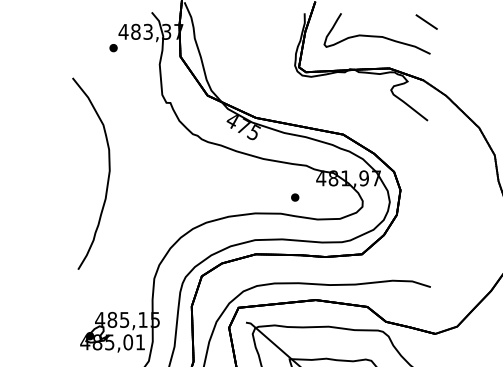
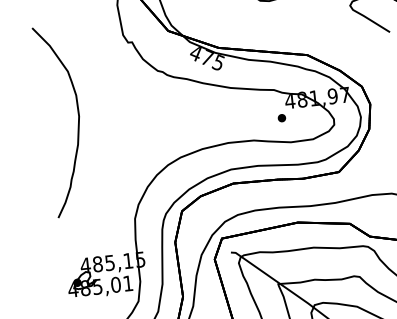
part: (295, 197) -> (282, 118), moved

